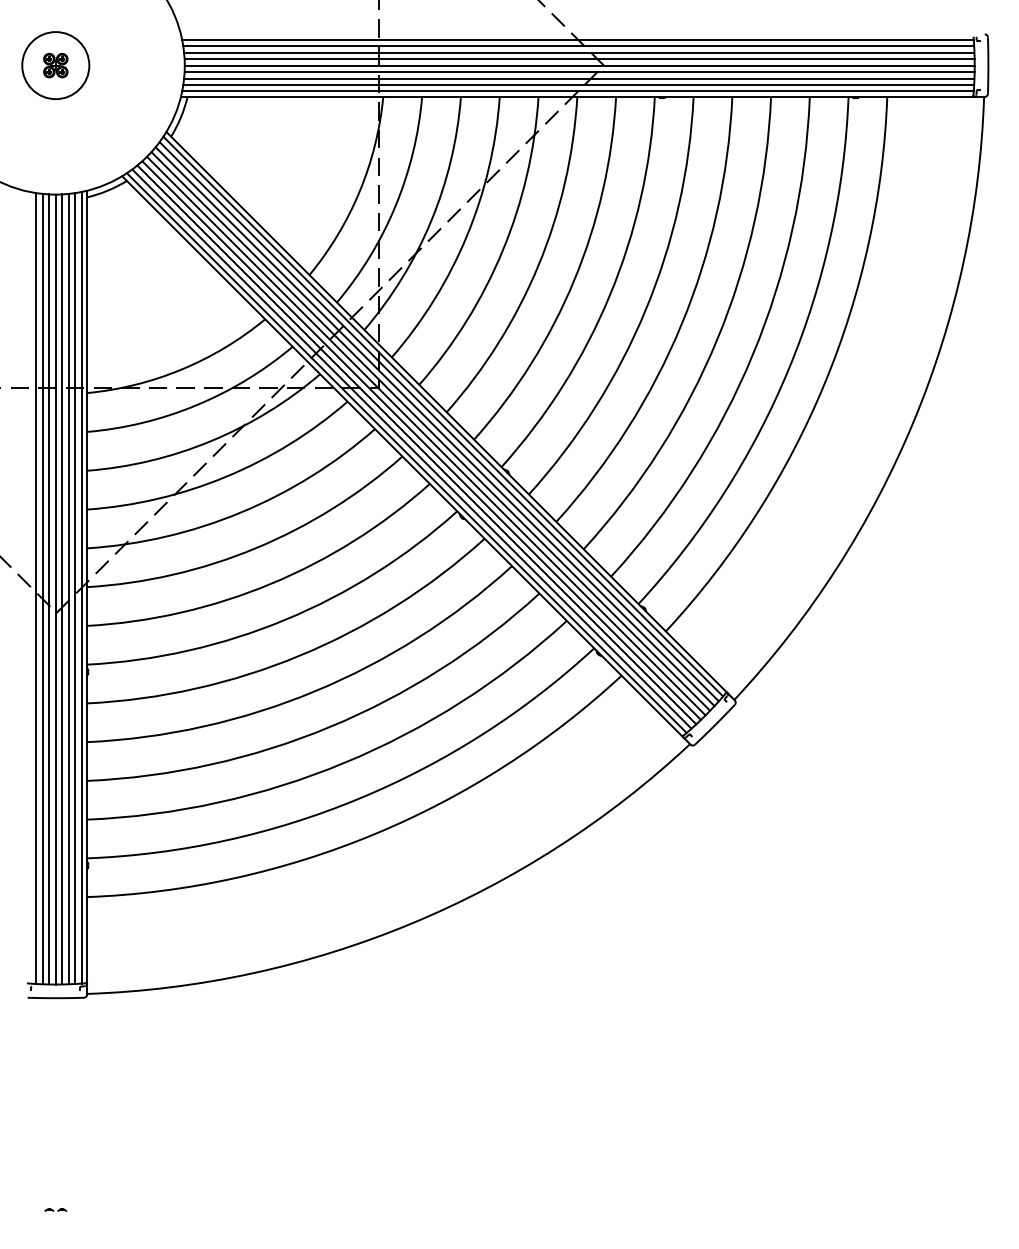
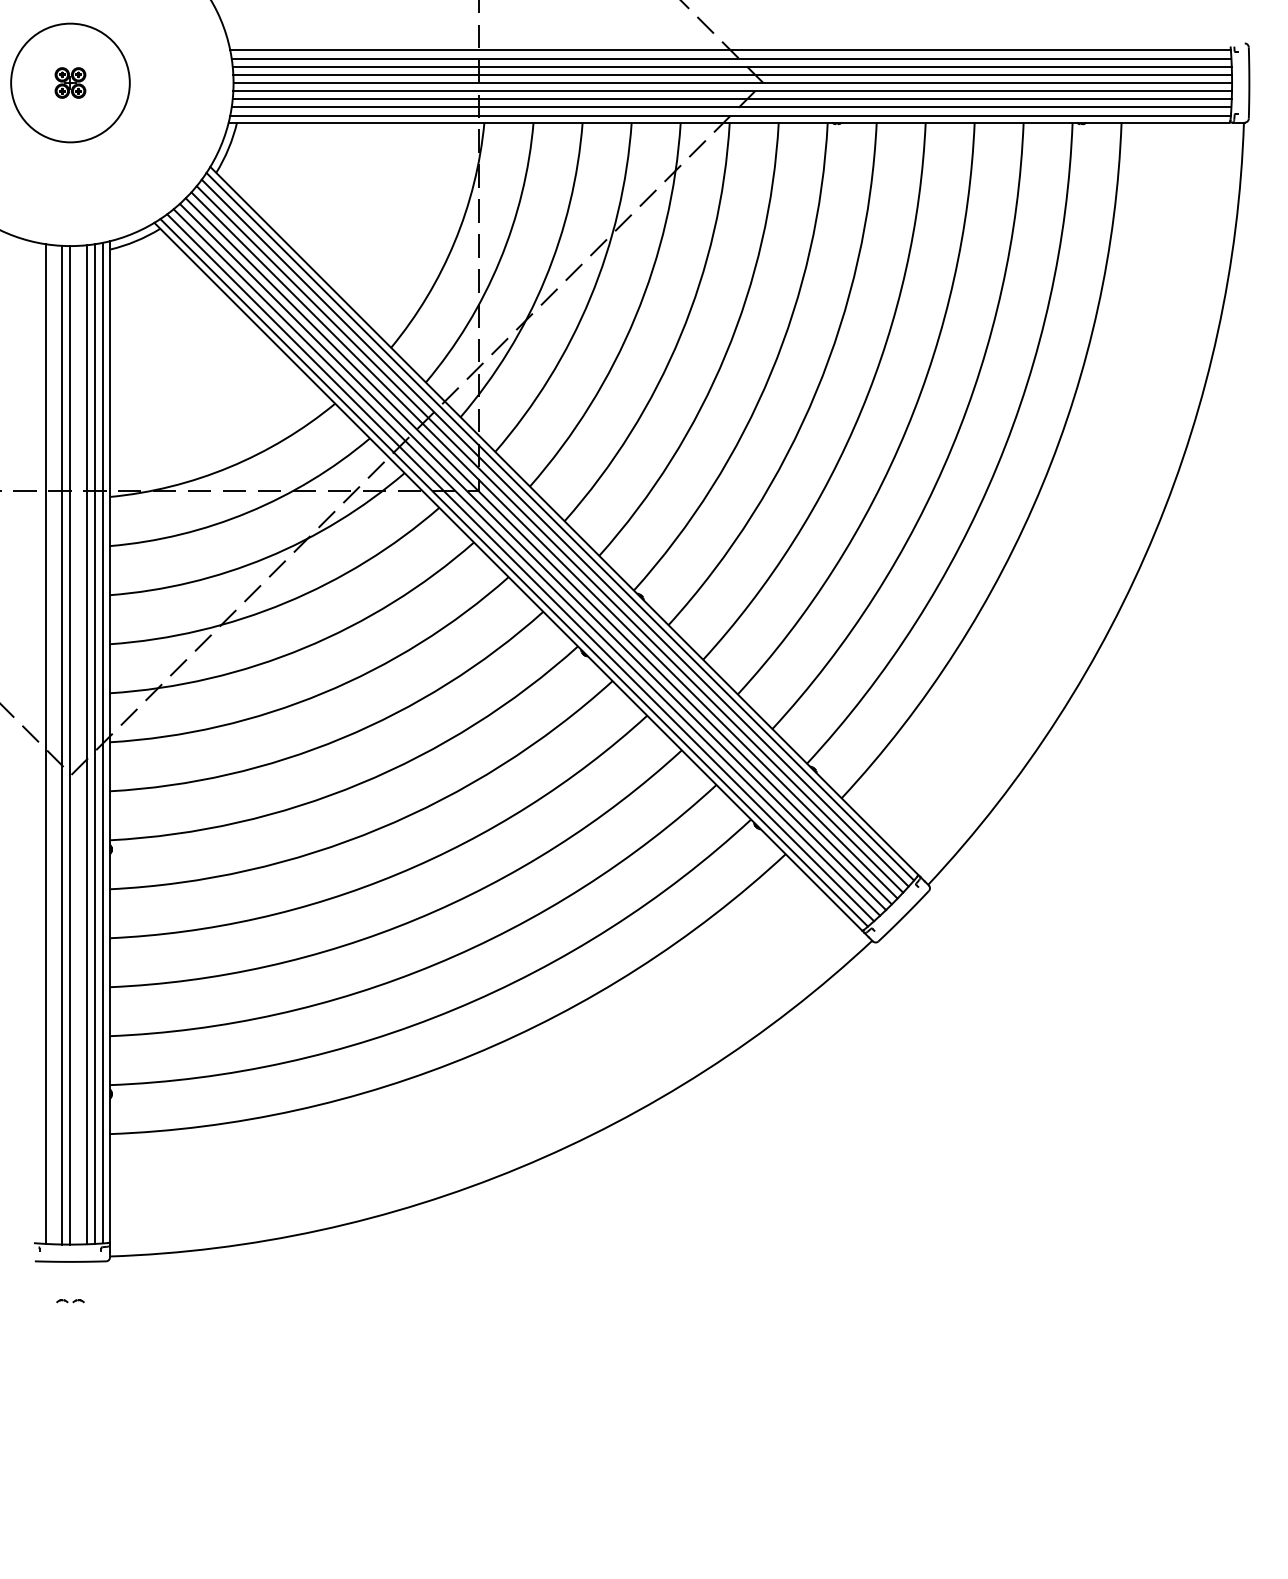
circle: (55, 65) -> (70, 82), size x1.4
line: (42, 588) -> (53, 743), removed
line: (62, 589) -> (78, 745), removed
line: (54, 1210) -> (68, 1301), moved

